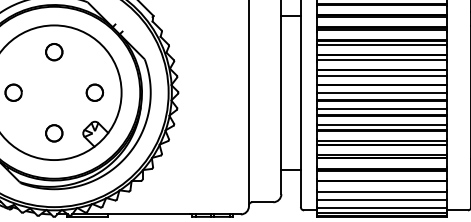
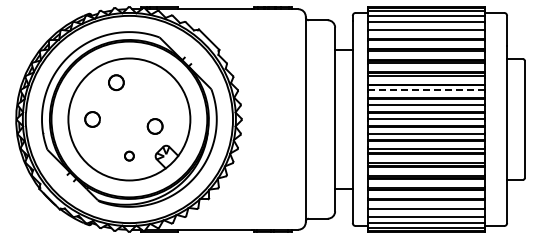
part: (54, 51) -> (116, 82), moved
line: (382, 60) -> (426, 90), solid -> dashed
part: (94, 92) -> (154, 126), moved
part: (54, 132) -> (129, 155), size x0.6

